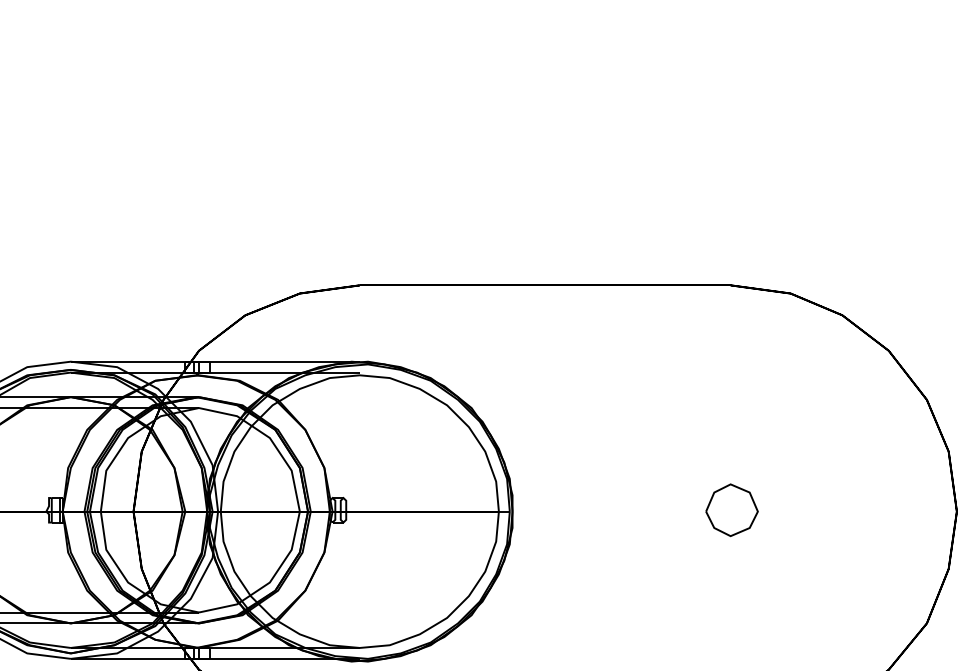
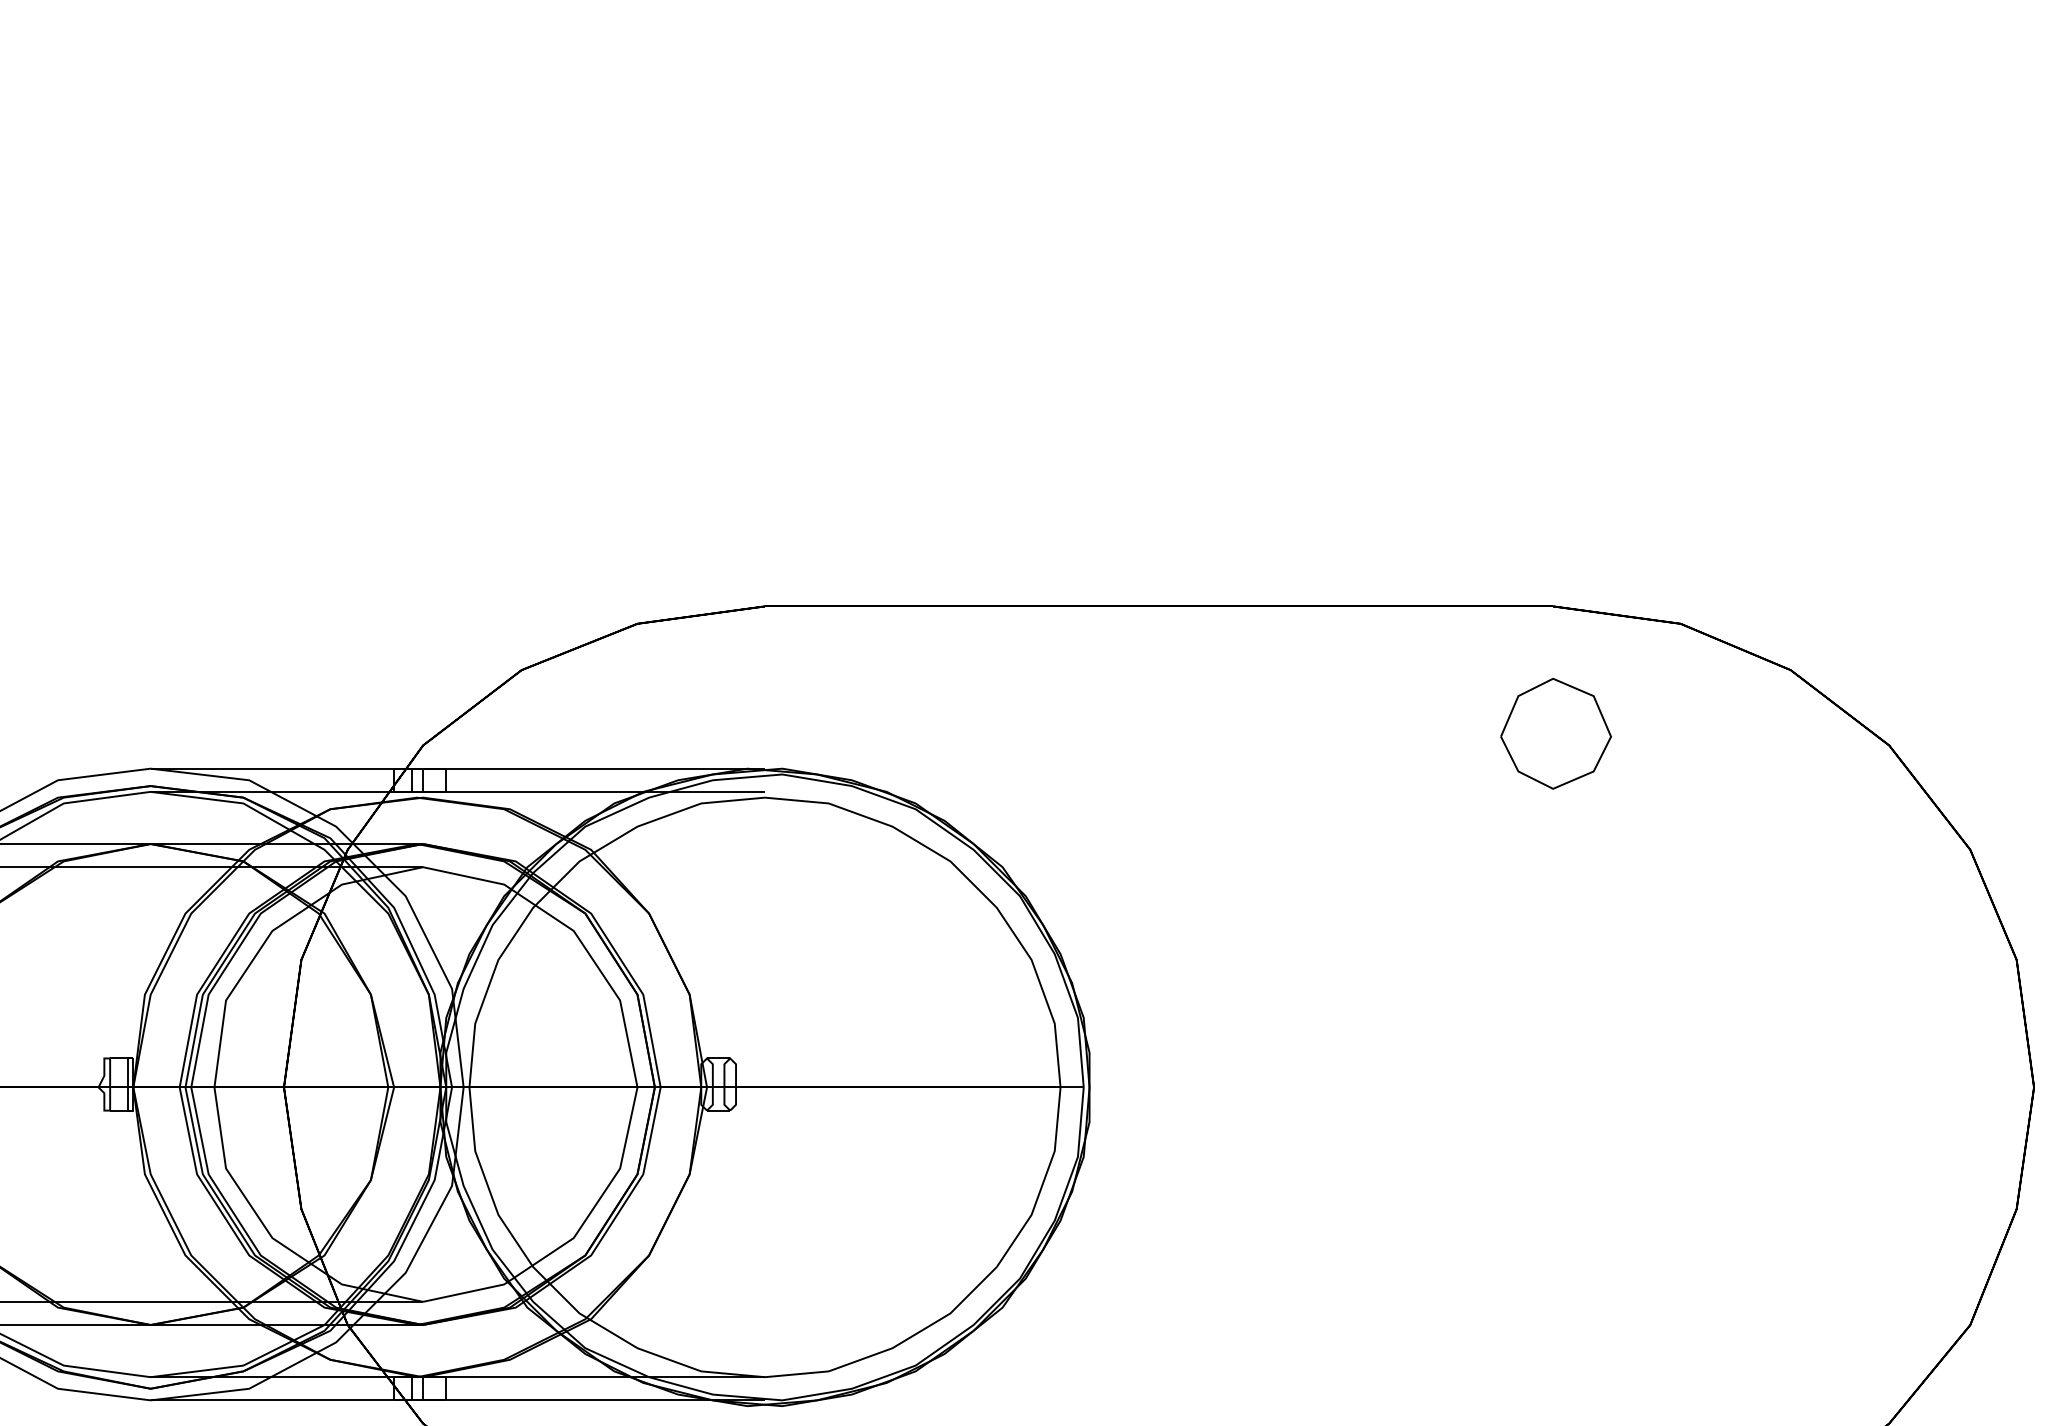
part: (731, 510) -> (1554, 734), moved

